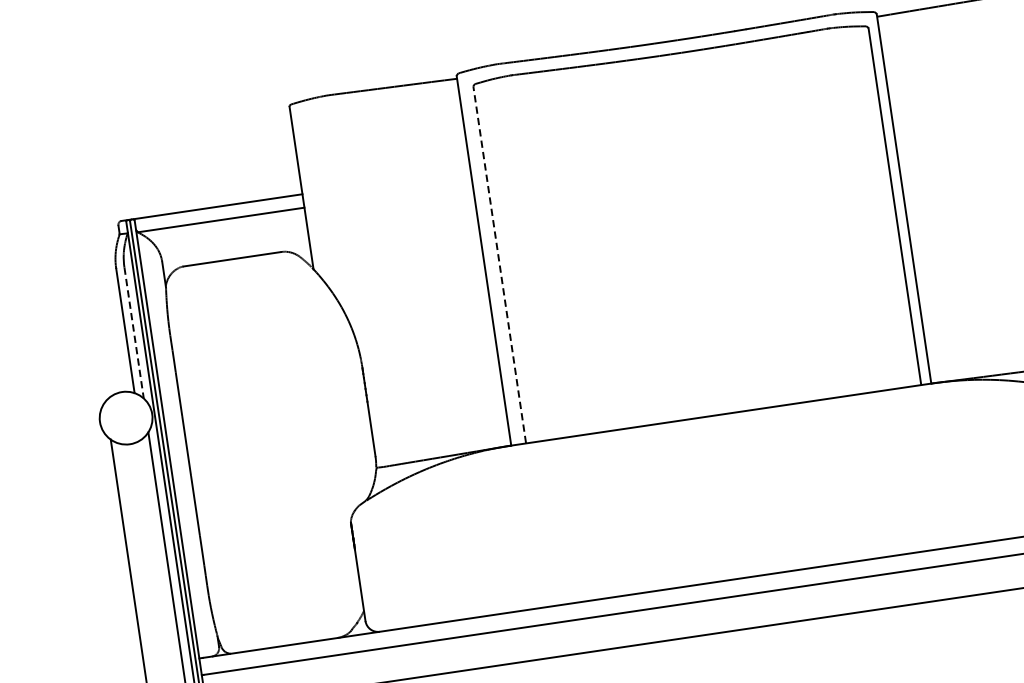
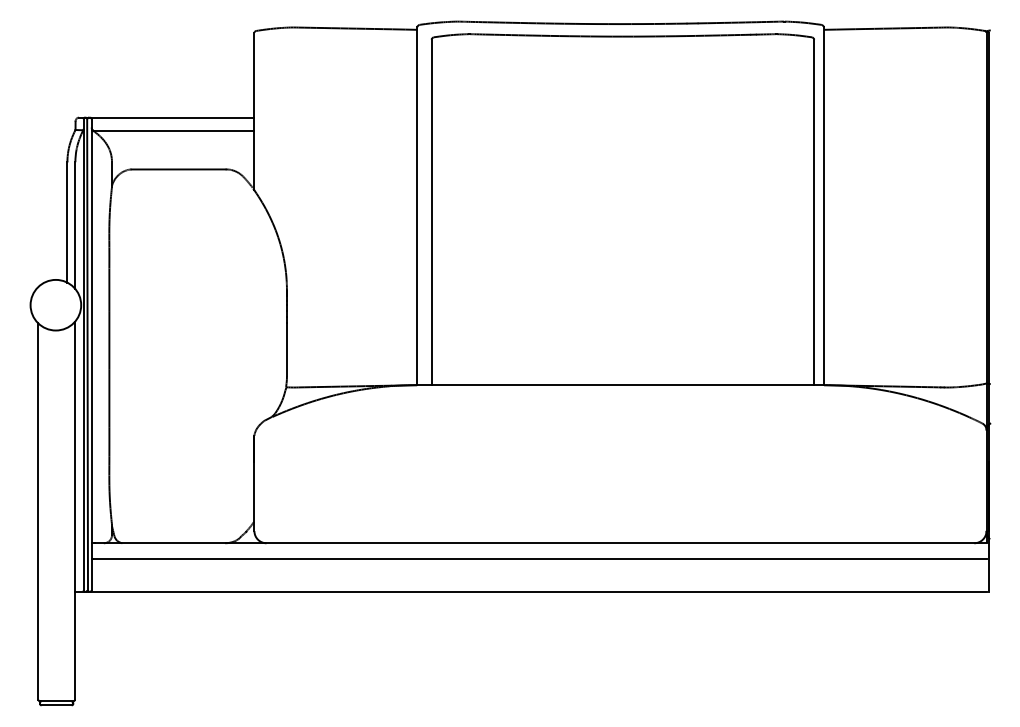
line: (499, 265) -> (431, 212), dashed -> solid
line: (134, 333) -> (75, 226), dashed -> solid

